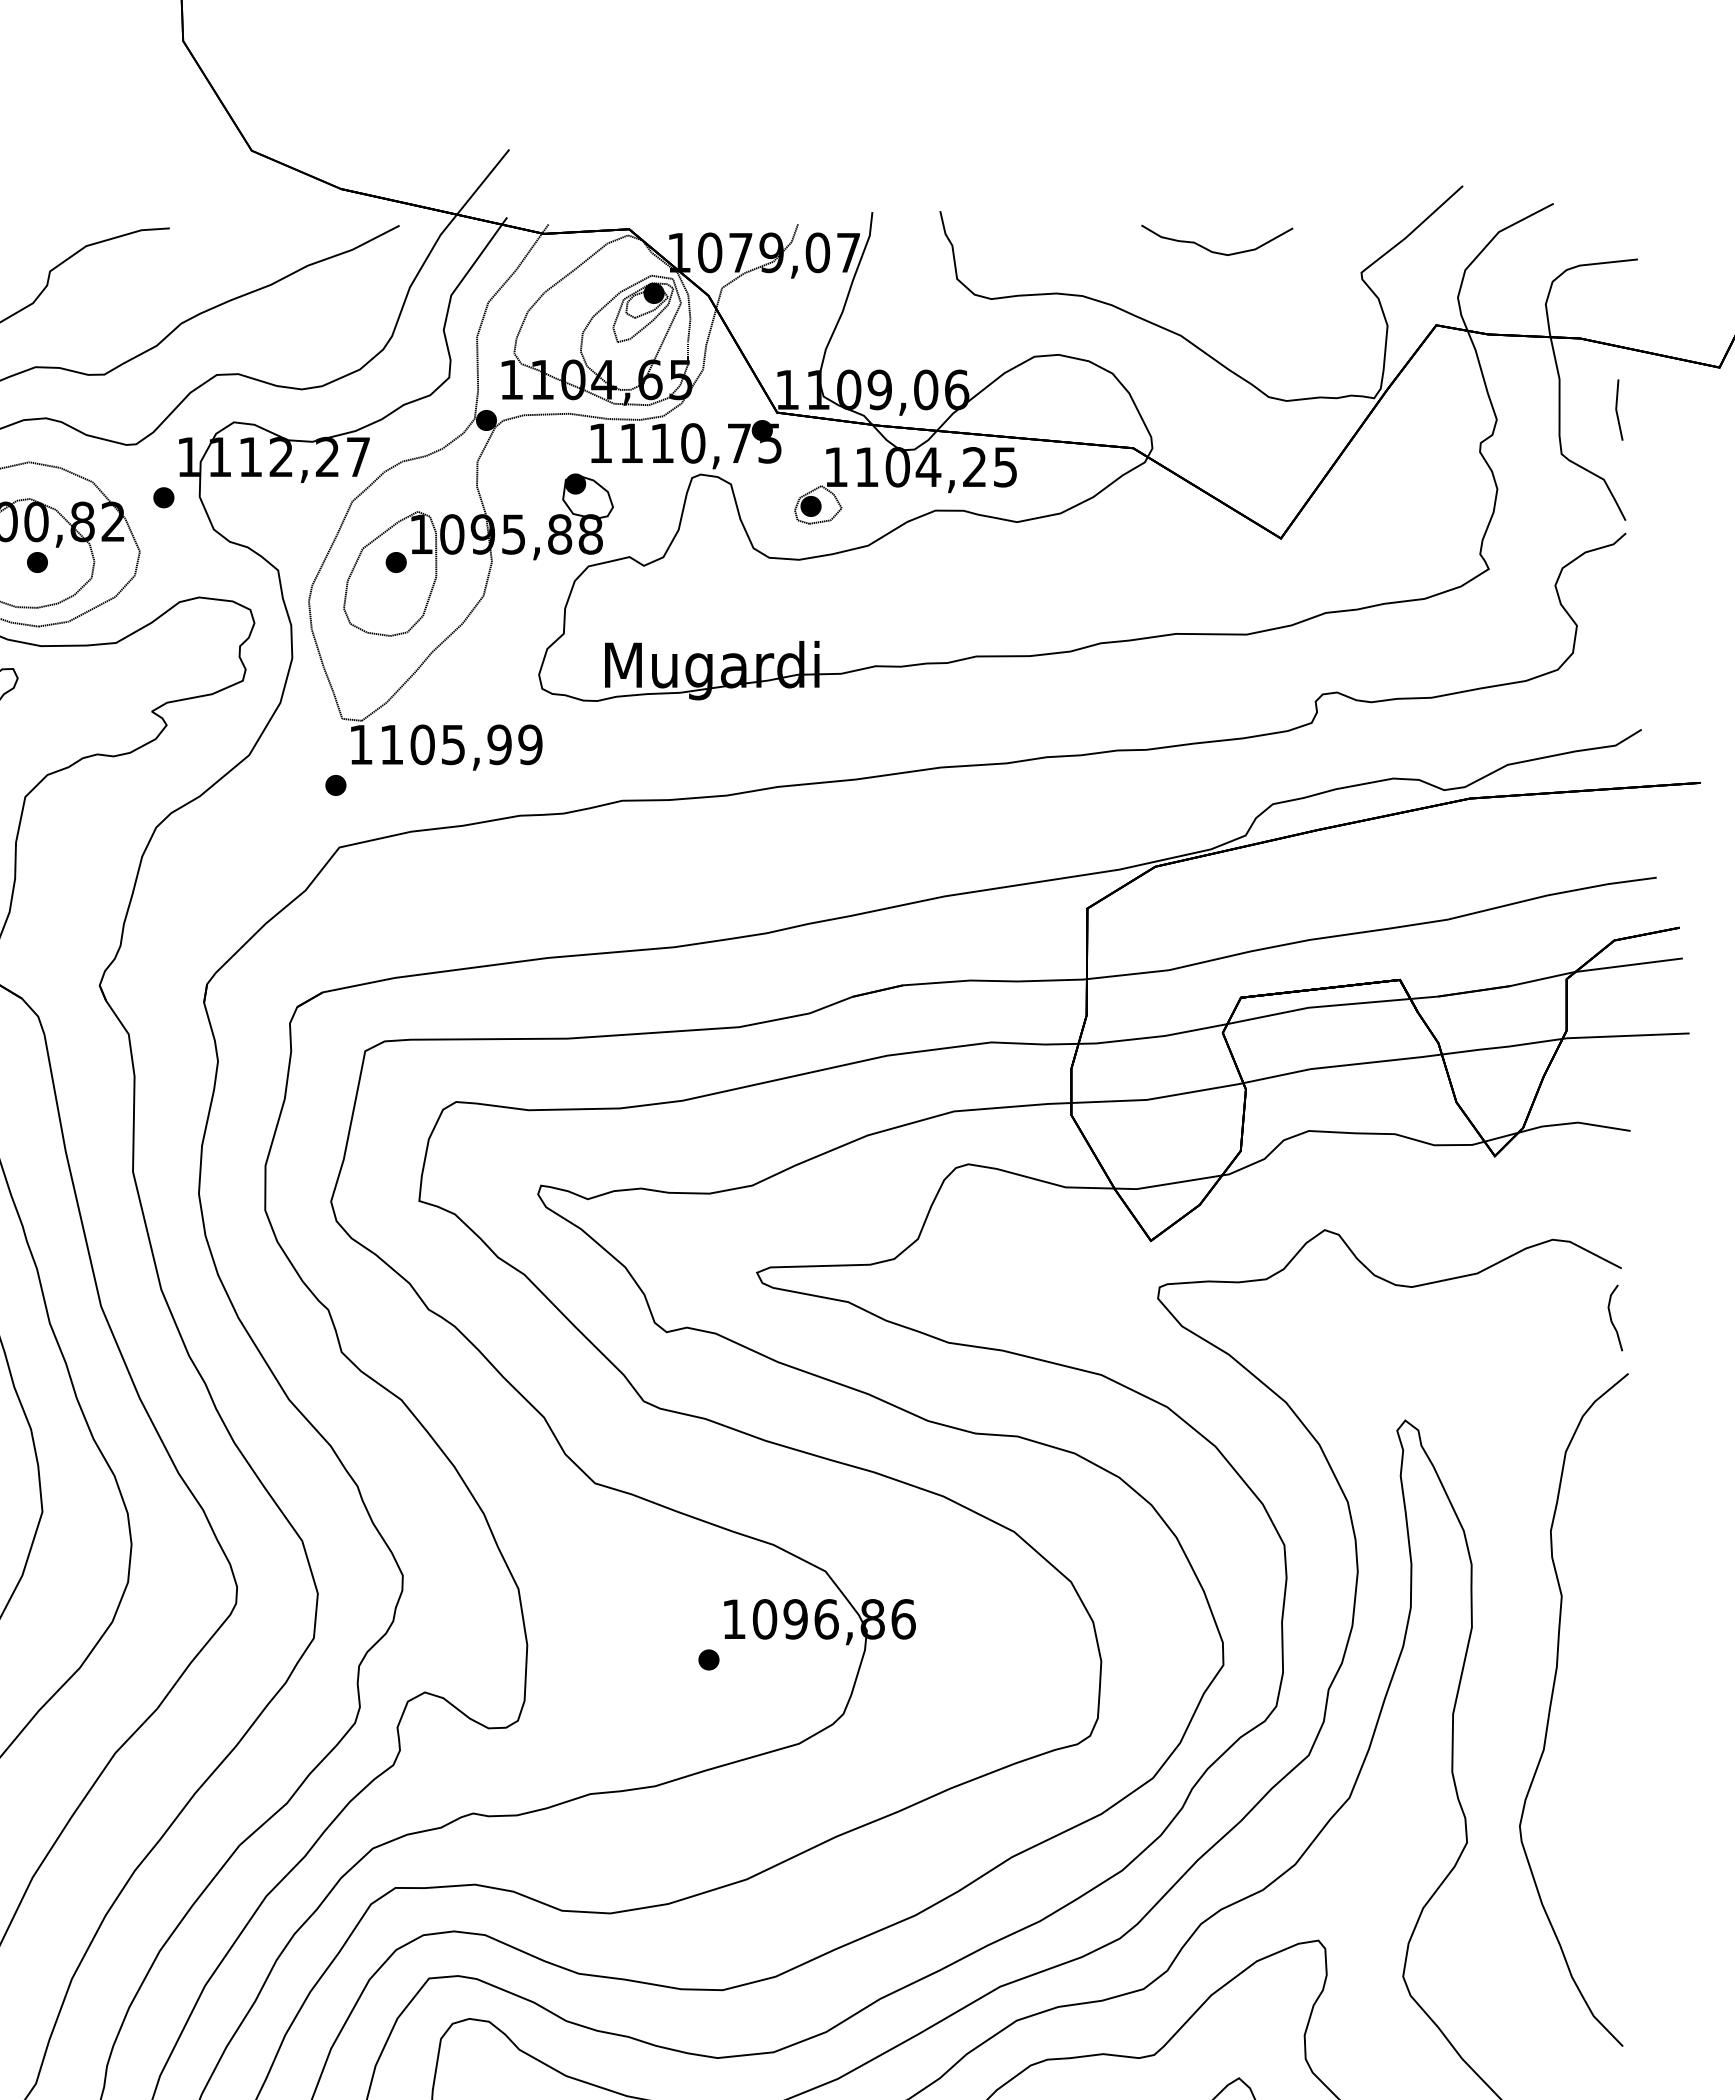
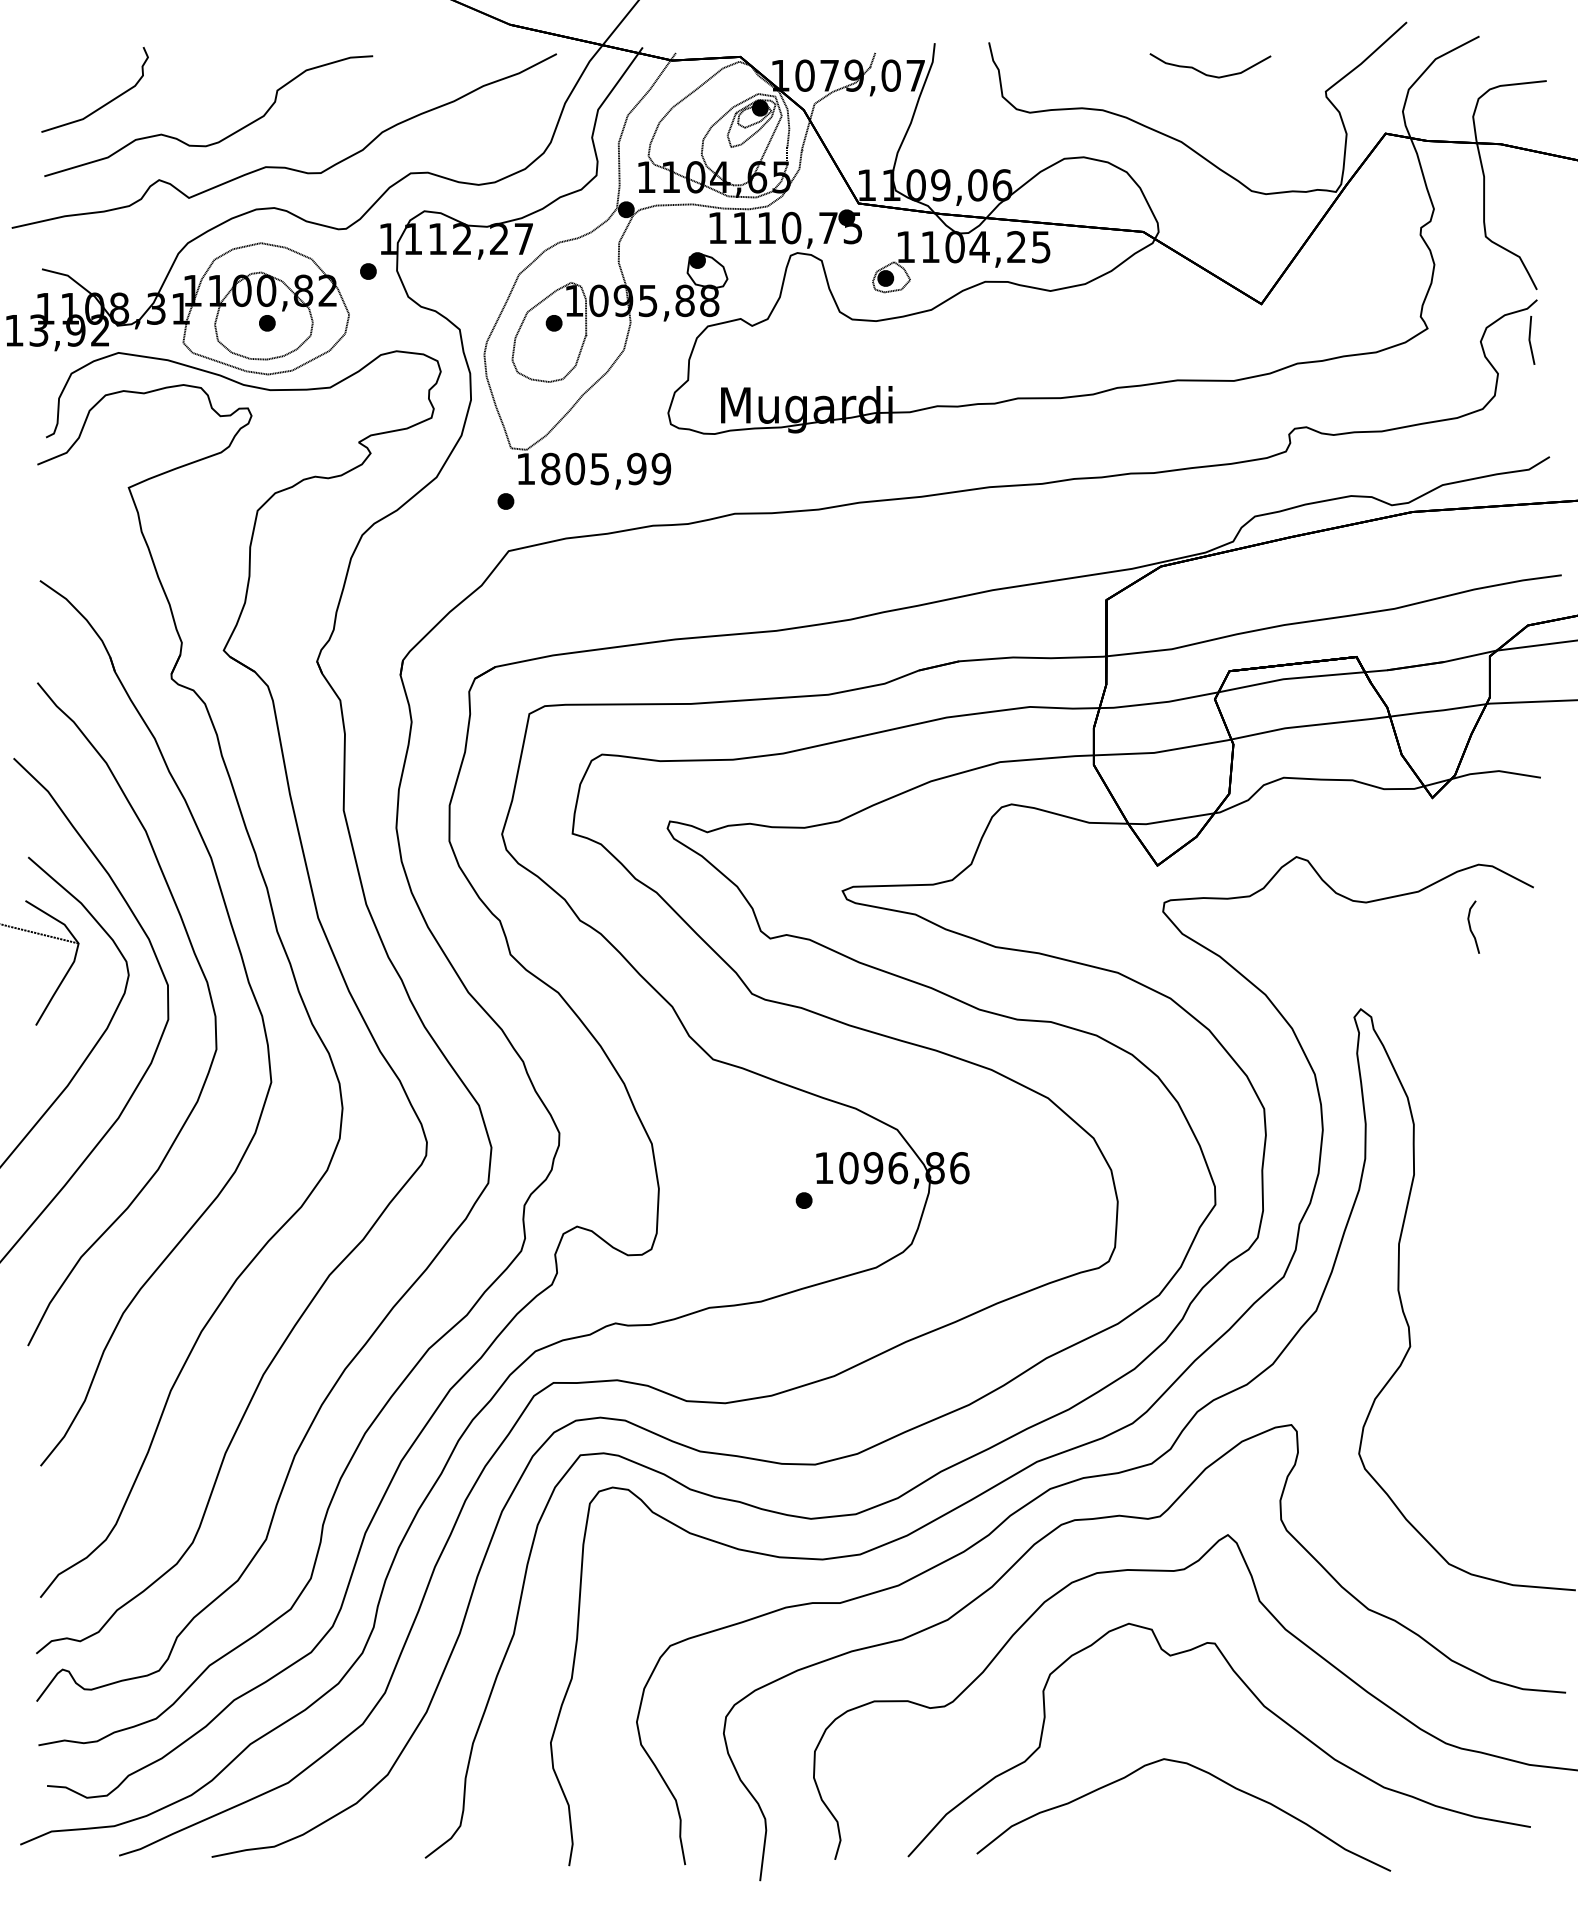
line: (1617, 410) -> (1530, 340), moved
text: (391, 744) -> (550, 468), 1105,99 -> 1805,99
curve: (1612, 1319) -> (1471, 928), moved
curve: (1551, 1709) -> (1477, 1240), removed

